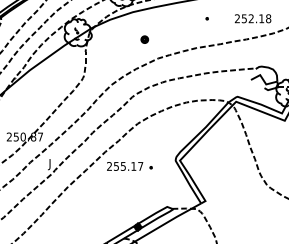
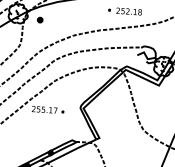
text: (252, 18) -> (128, 11), moved
part: (144, 39) -> (40, 19), moved

